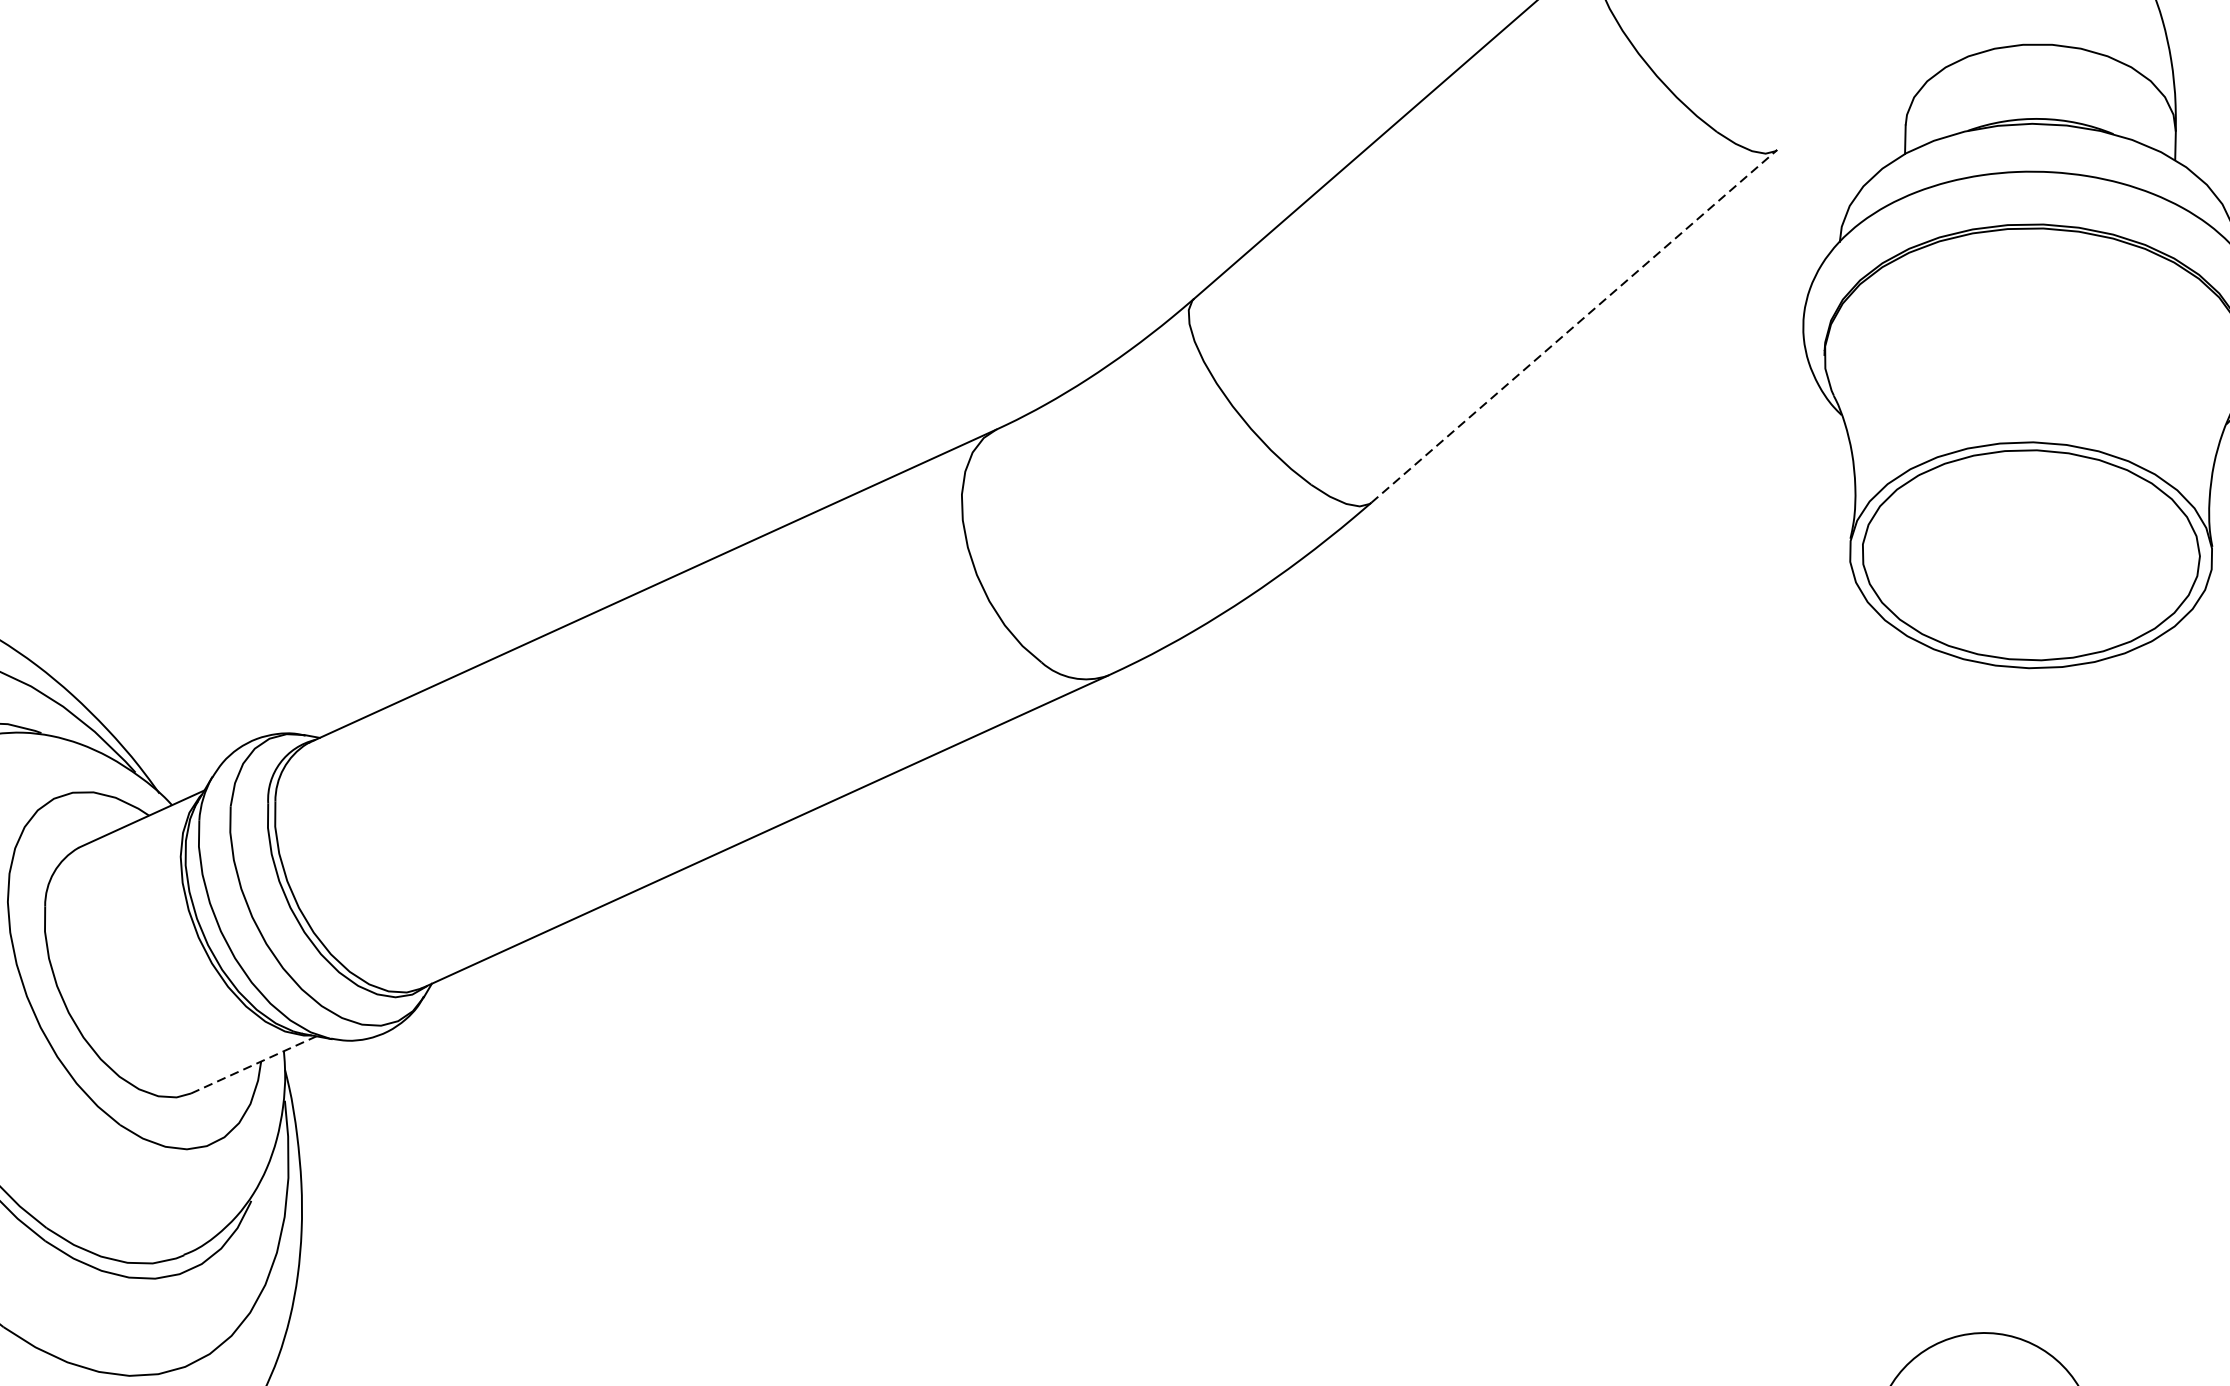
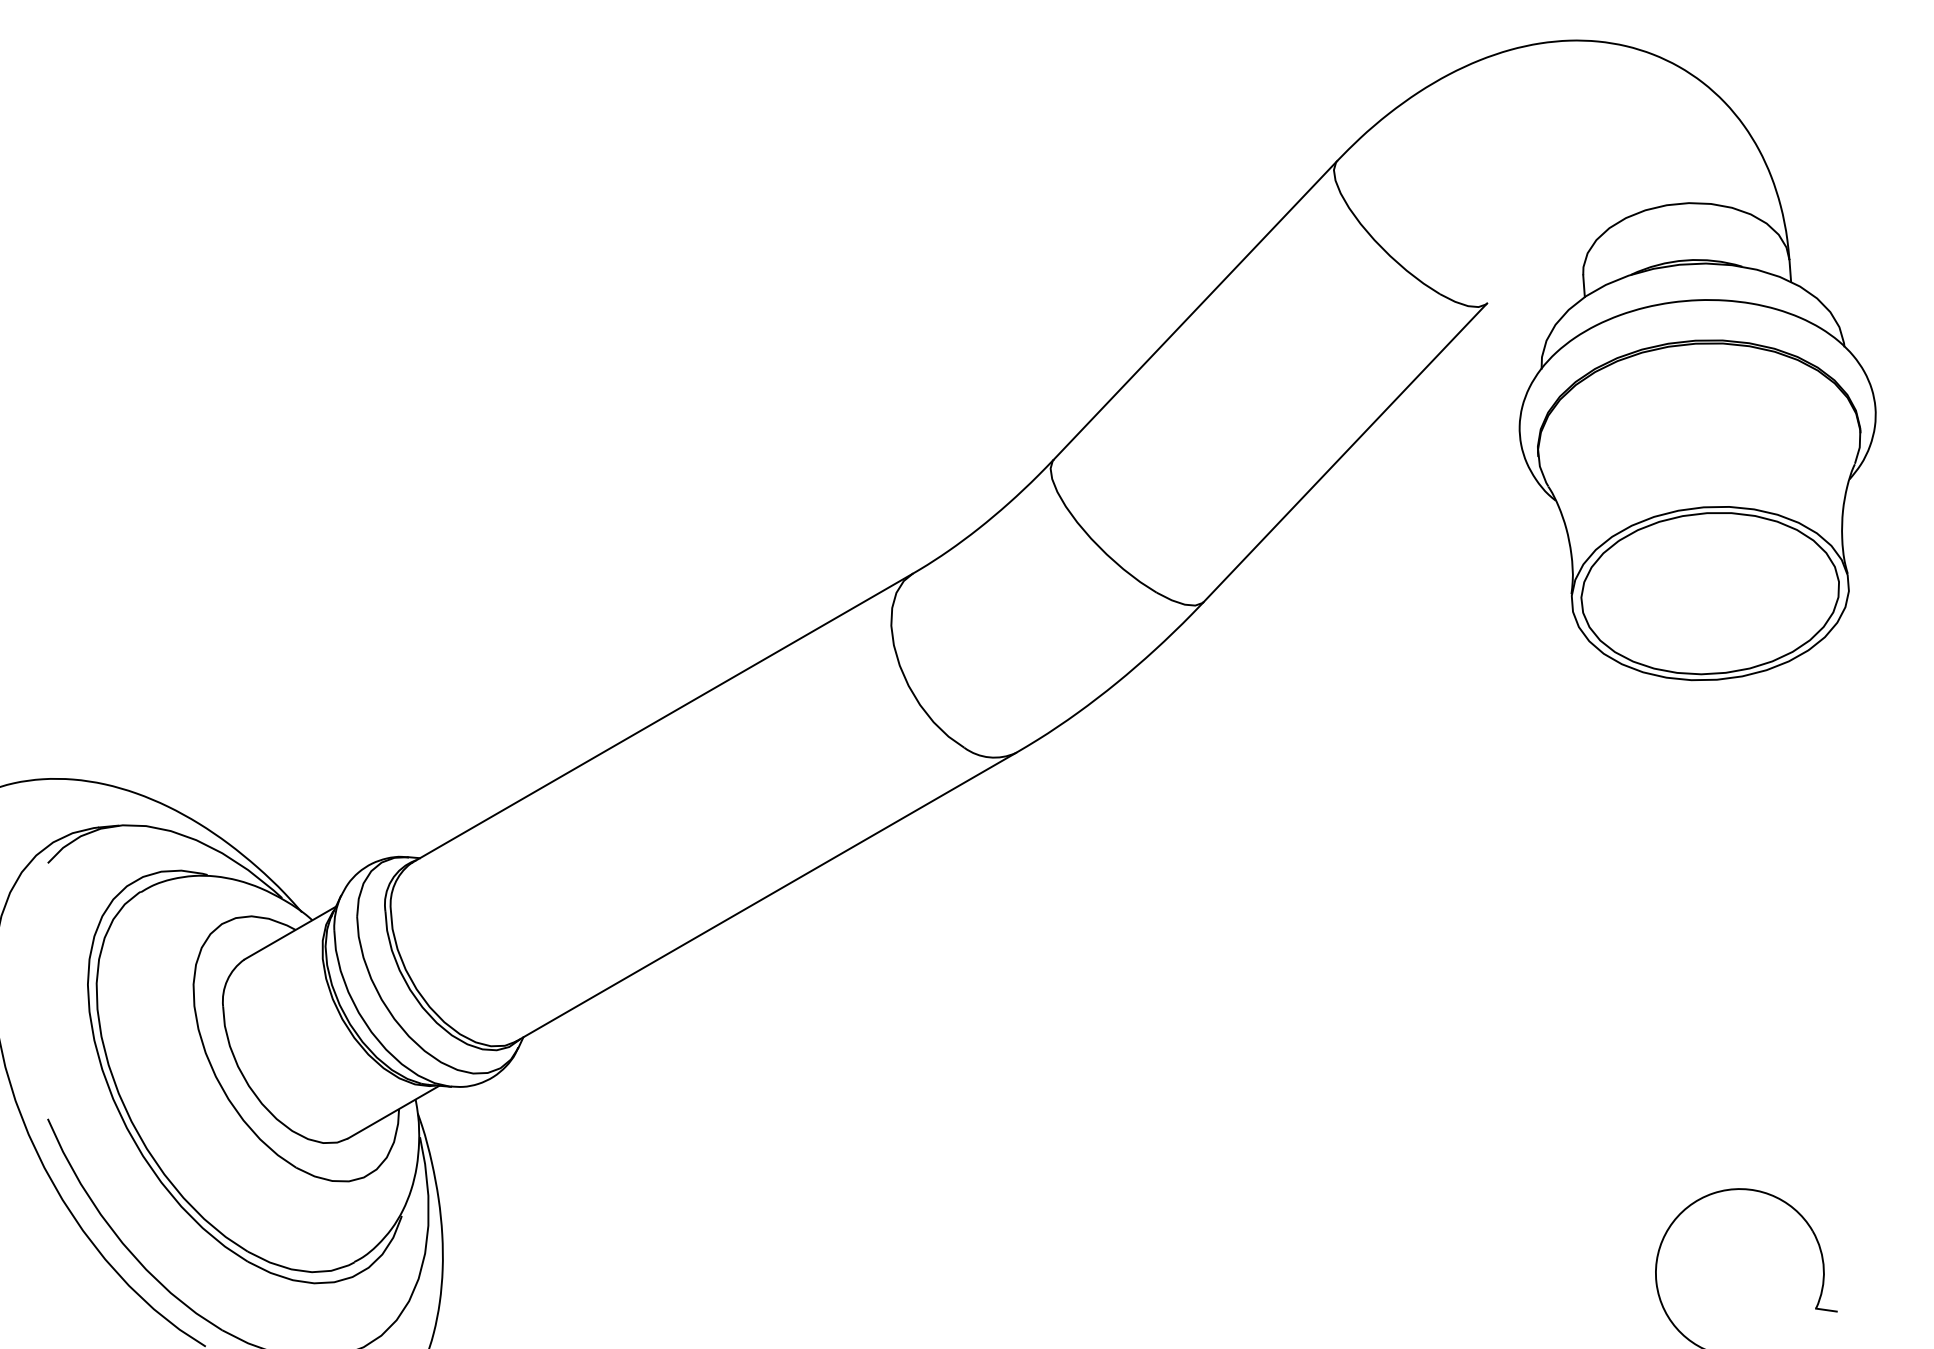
line: (1574, 326) -> (1345, 452), dashed -> solid
line: (253, 1065) -> (393, 1112), dashed -> solid

